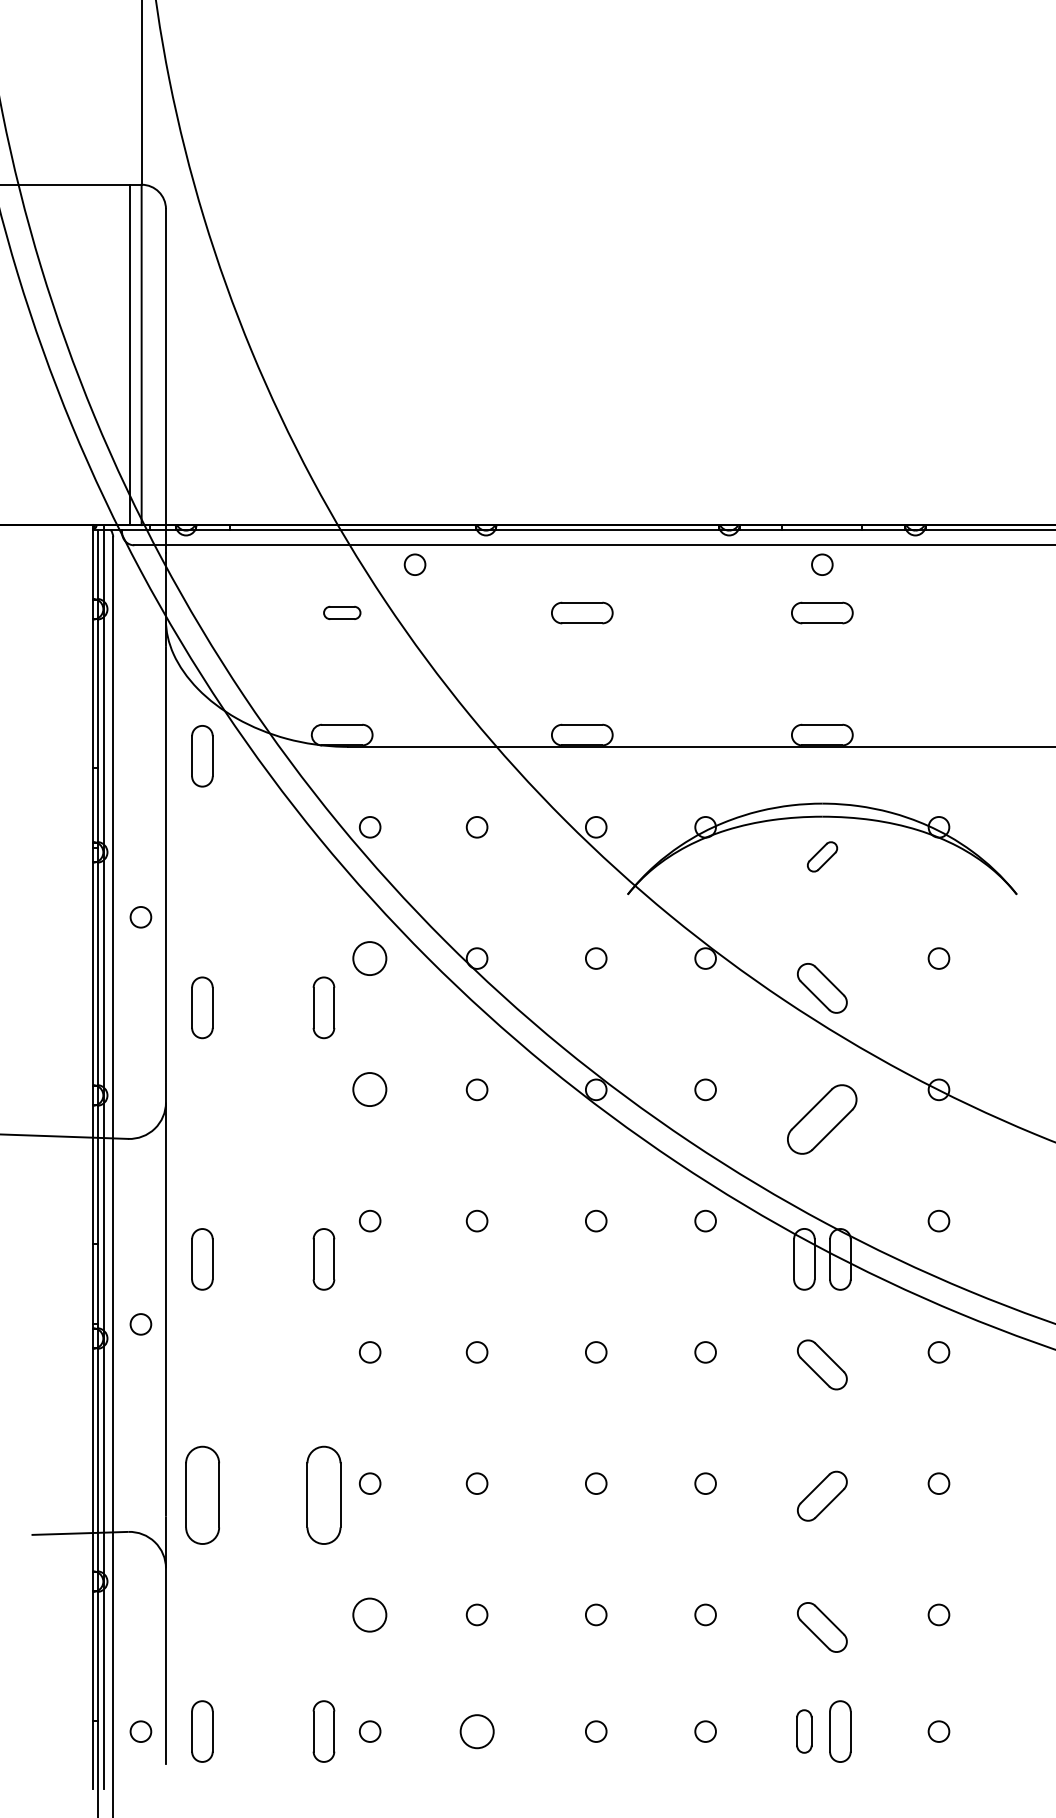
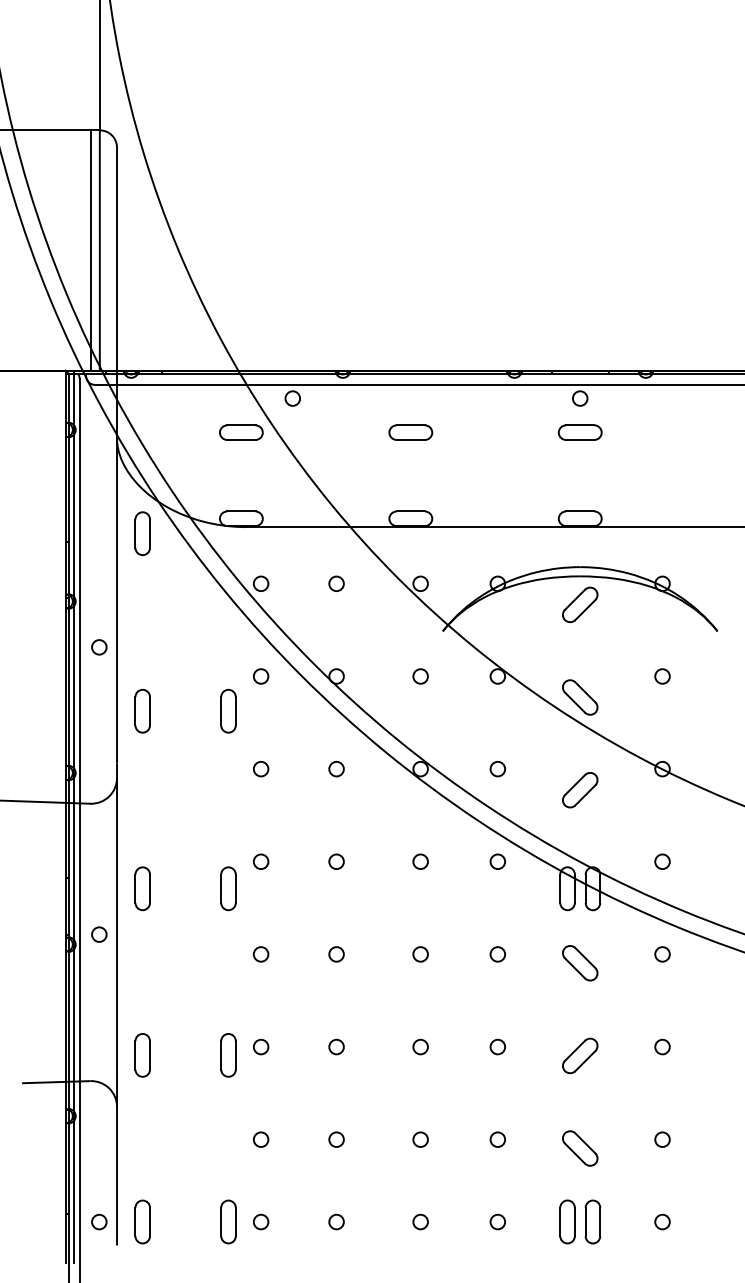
part: (342, 612) -> (241, 432), size x1.67
part: (822, 856) -> (580, 604), size x1.67
circle: (370, 958) -> (261, 676), size x0.62
circle: (370, 1090) -> (261, 769), size x0.62
part: (822, 1120) -> (580, 790), size x0.71
part: (202, 1495) -> (142, 1055), size x0.62
part: (323, 1495) -> (228, 1055), size x0.62
circle: (370, 1614) -> (261, 1139), size x0.62
circle: (476, 1730) -> (336, 1221), size x0.62
part: (804, 1730) -> (567, 1221), size x1.43

